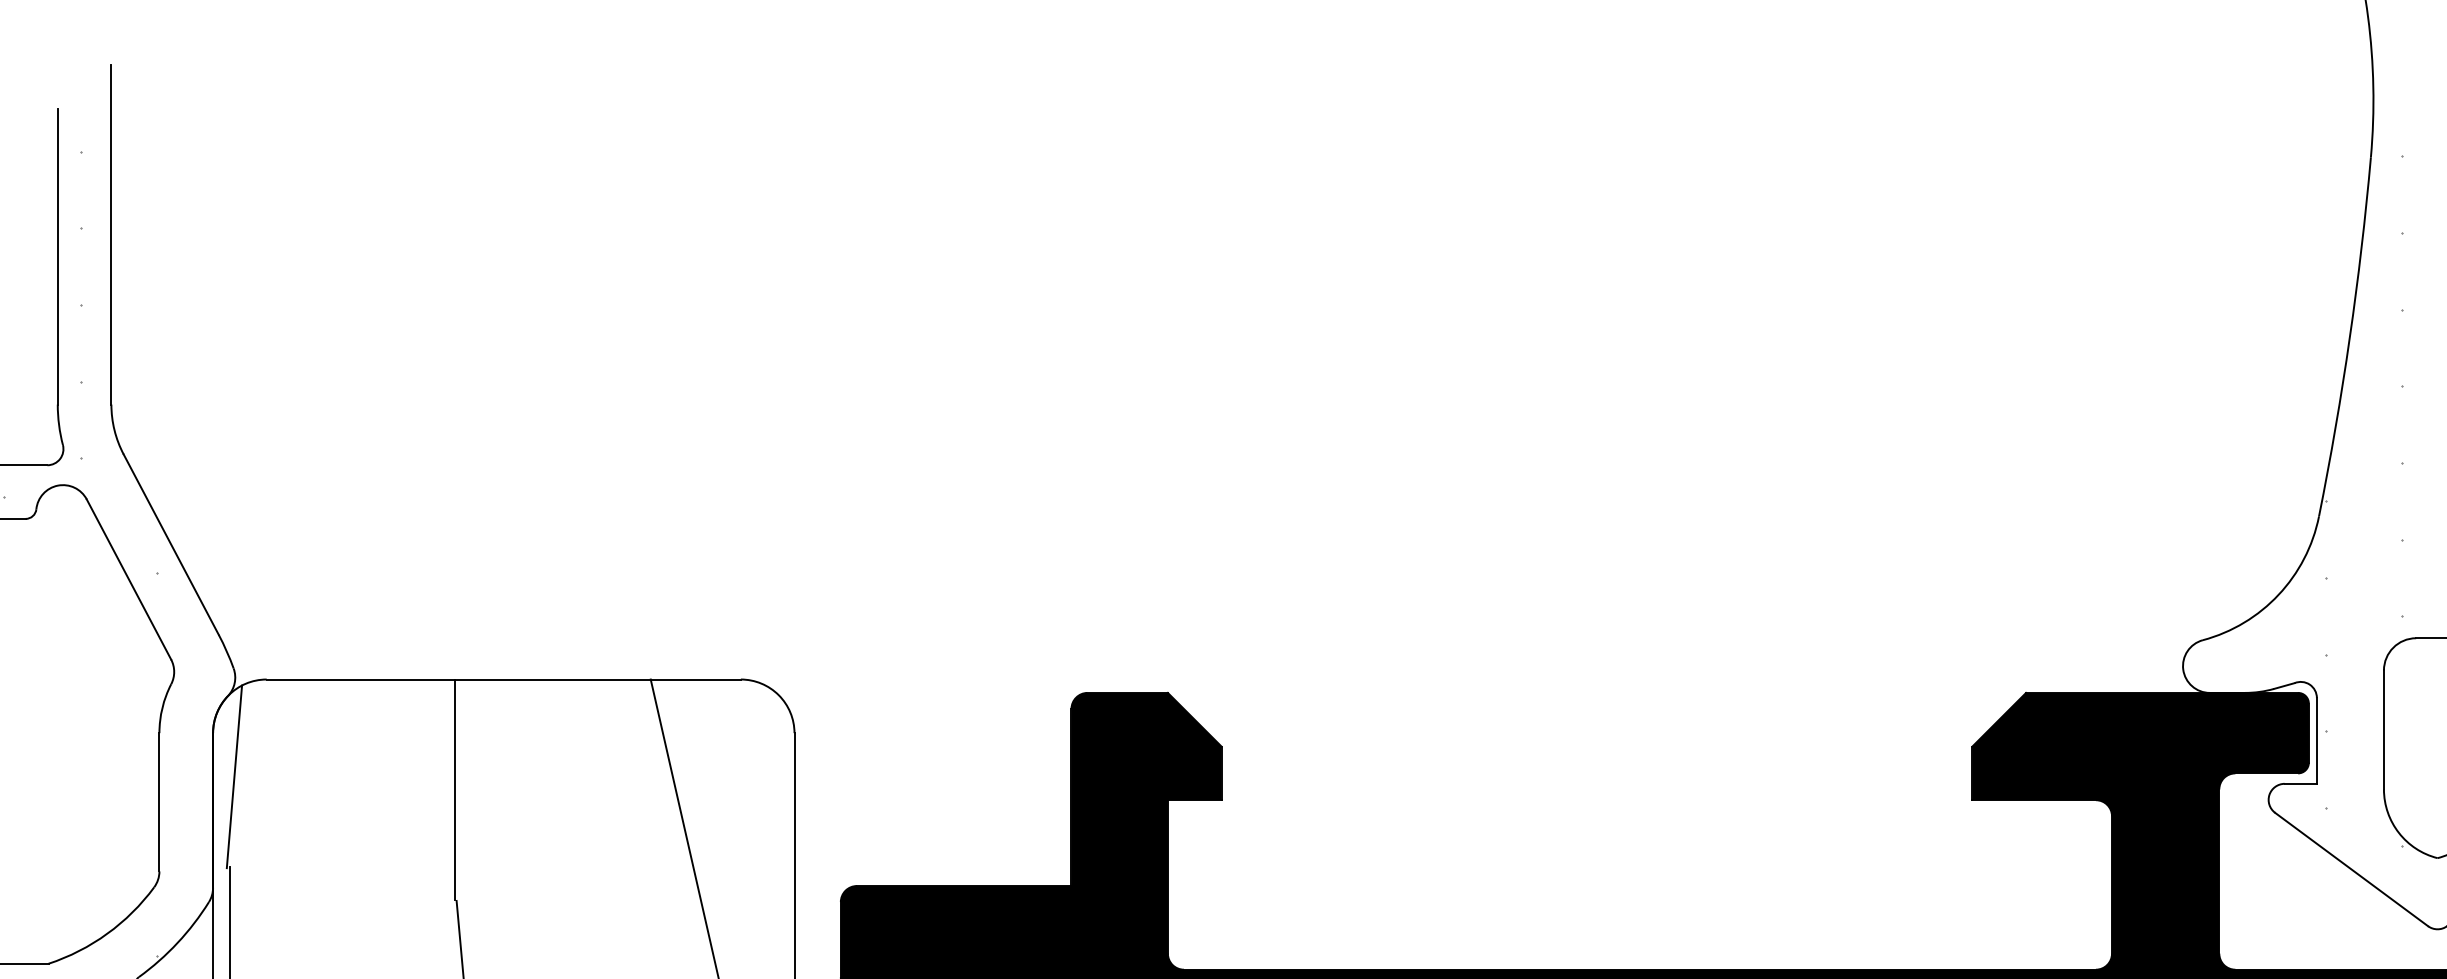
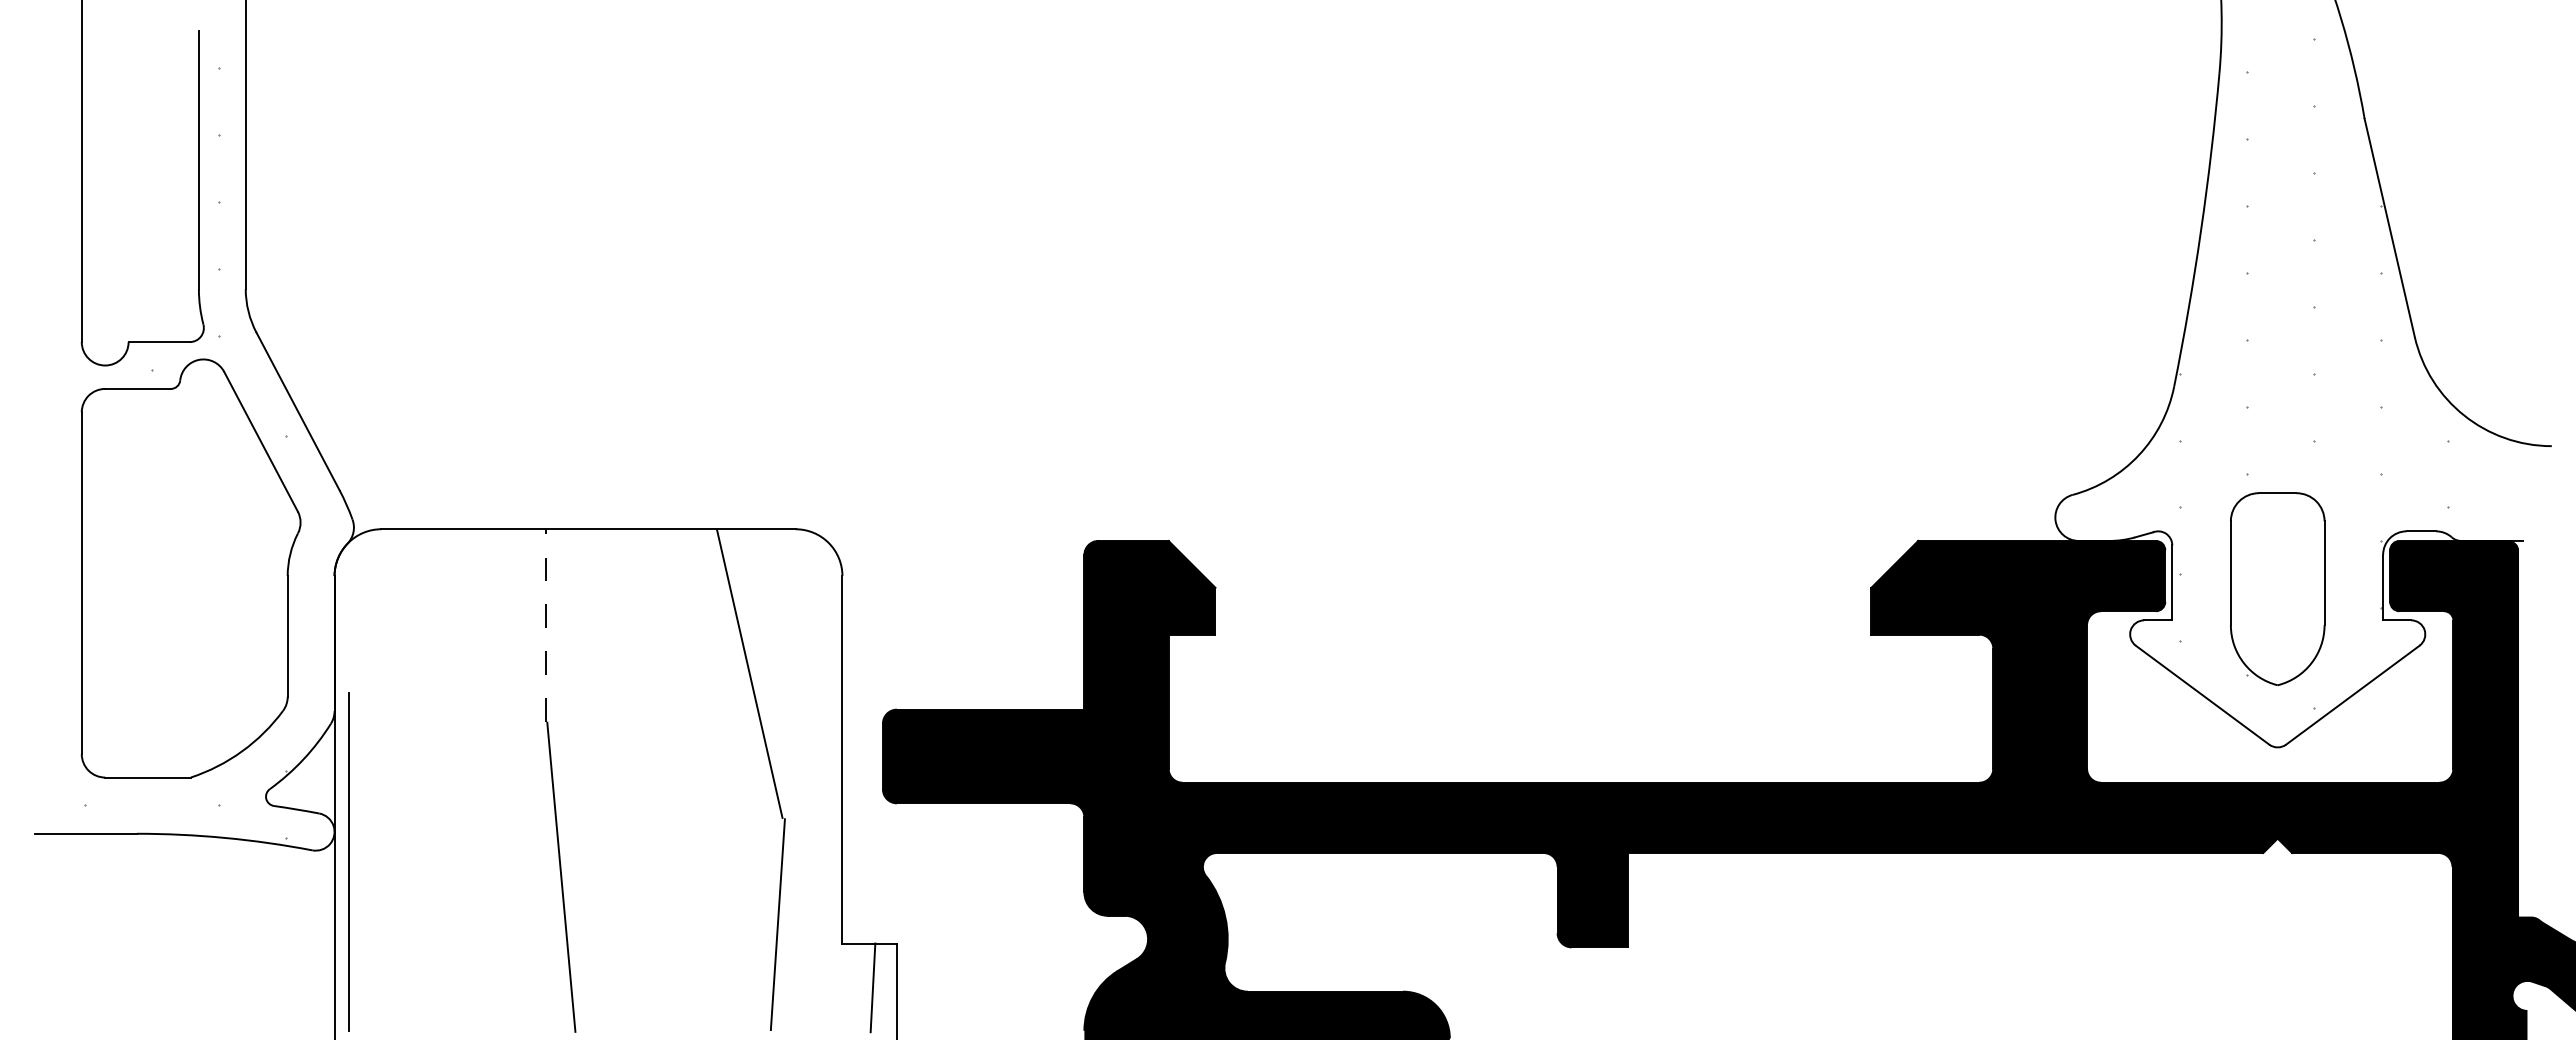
line: (233, 777) -> (352, 614), removed
line: (455, 788) -> (546, 624), solid -> dashed

